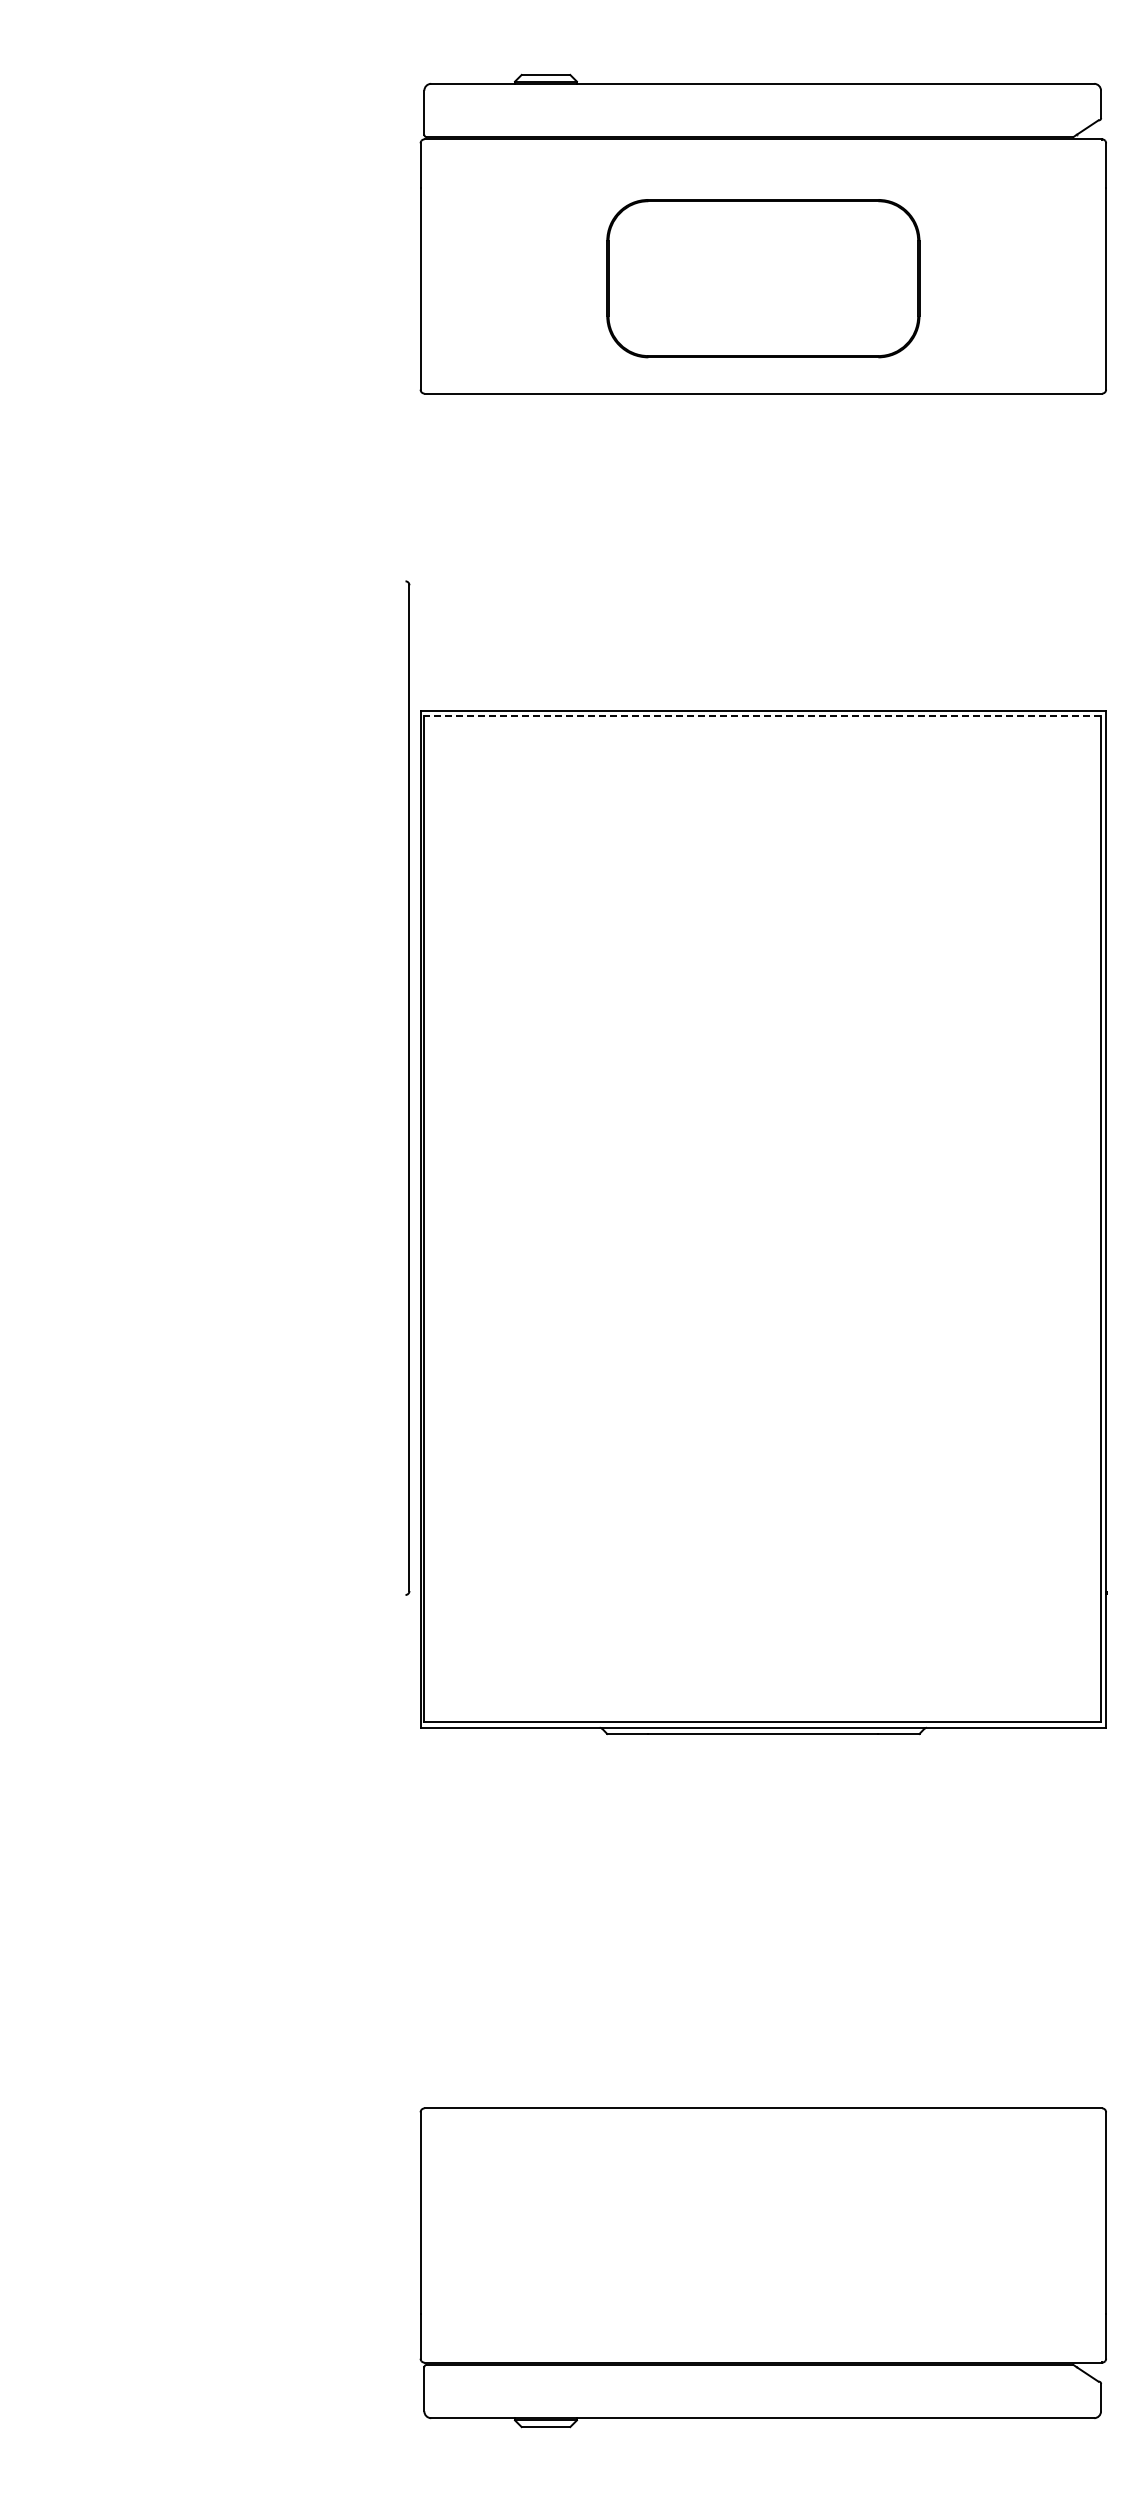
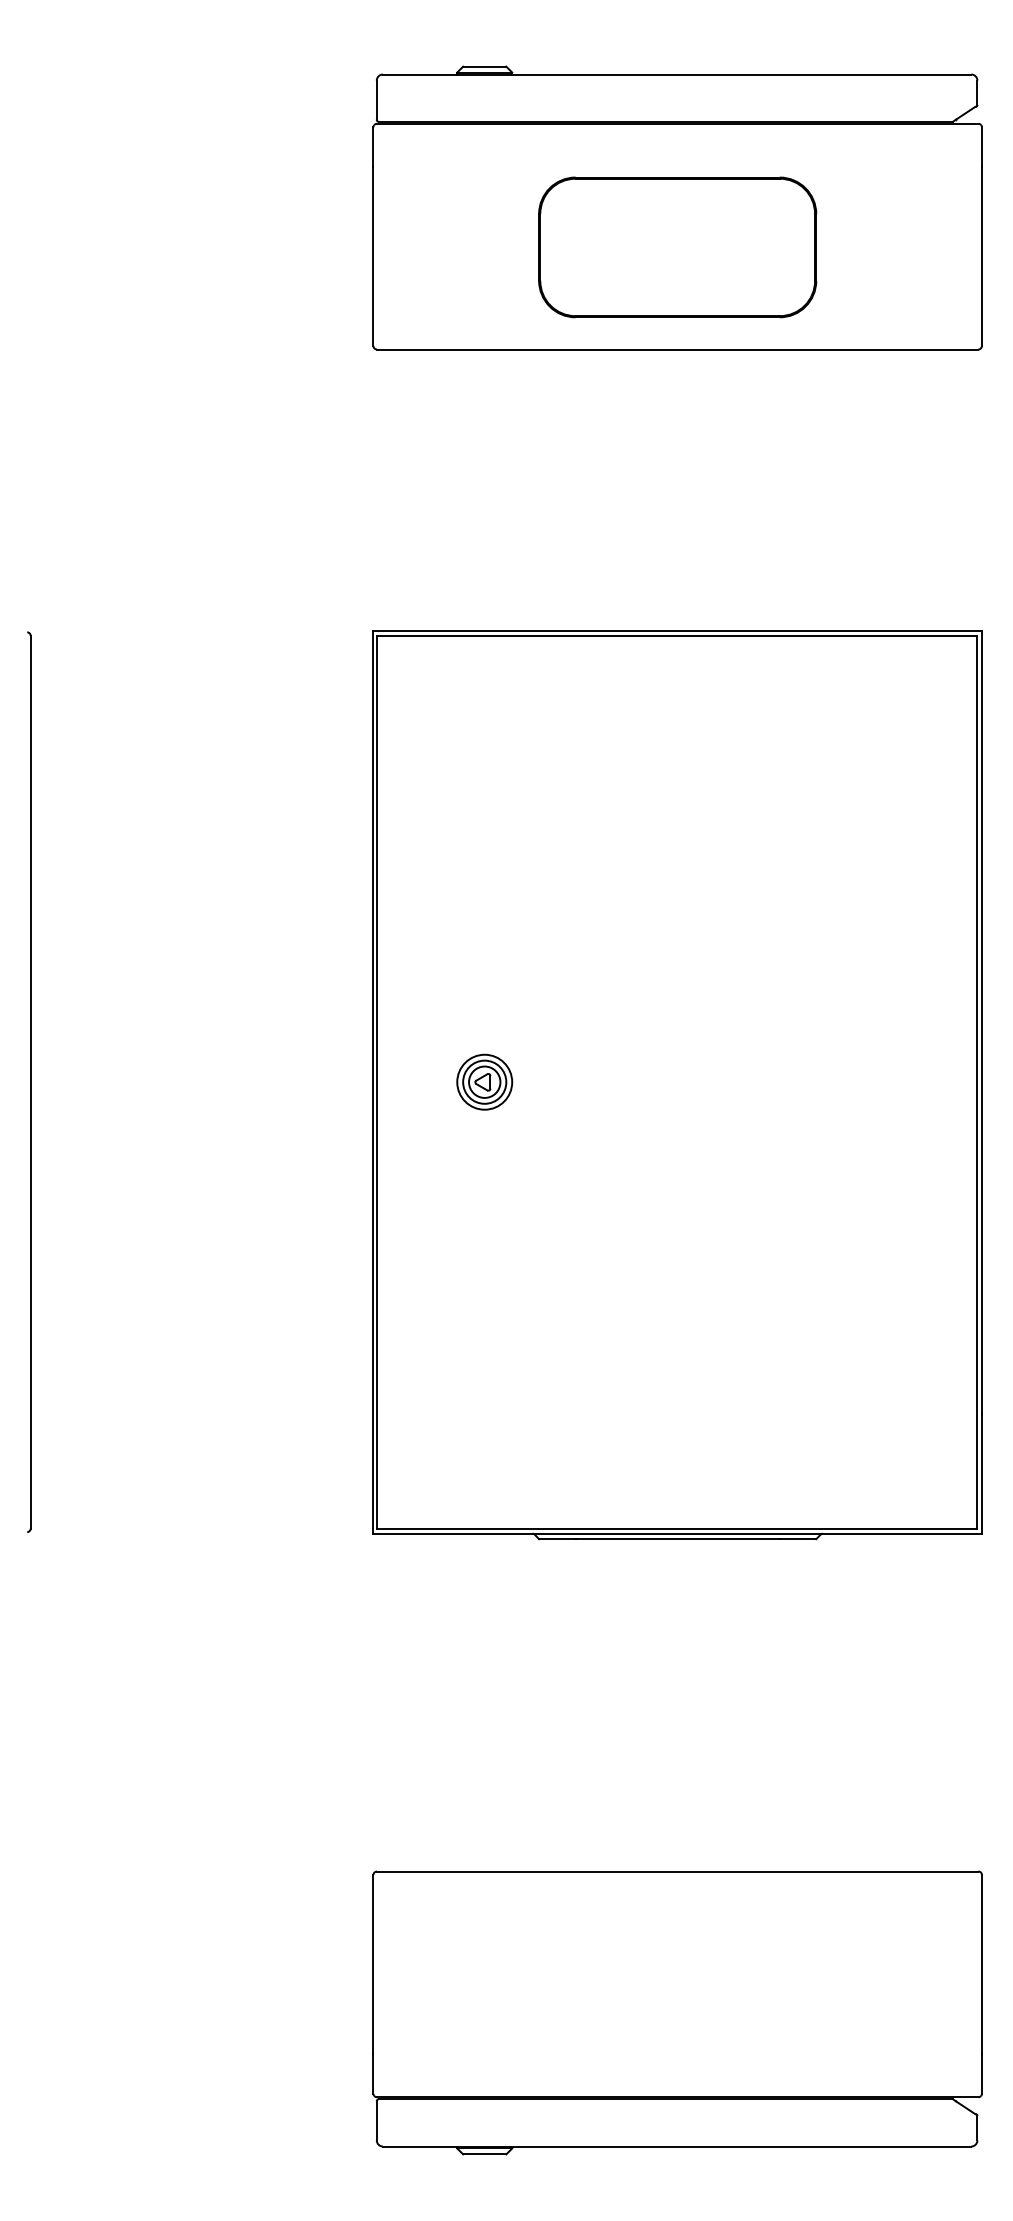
line: (762, 716) -> (676, 636), dashed -> solid
part: (407, 1087) -> (28, 1081), moved
part: (545, 1218) -> (484, 1081), added

